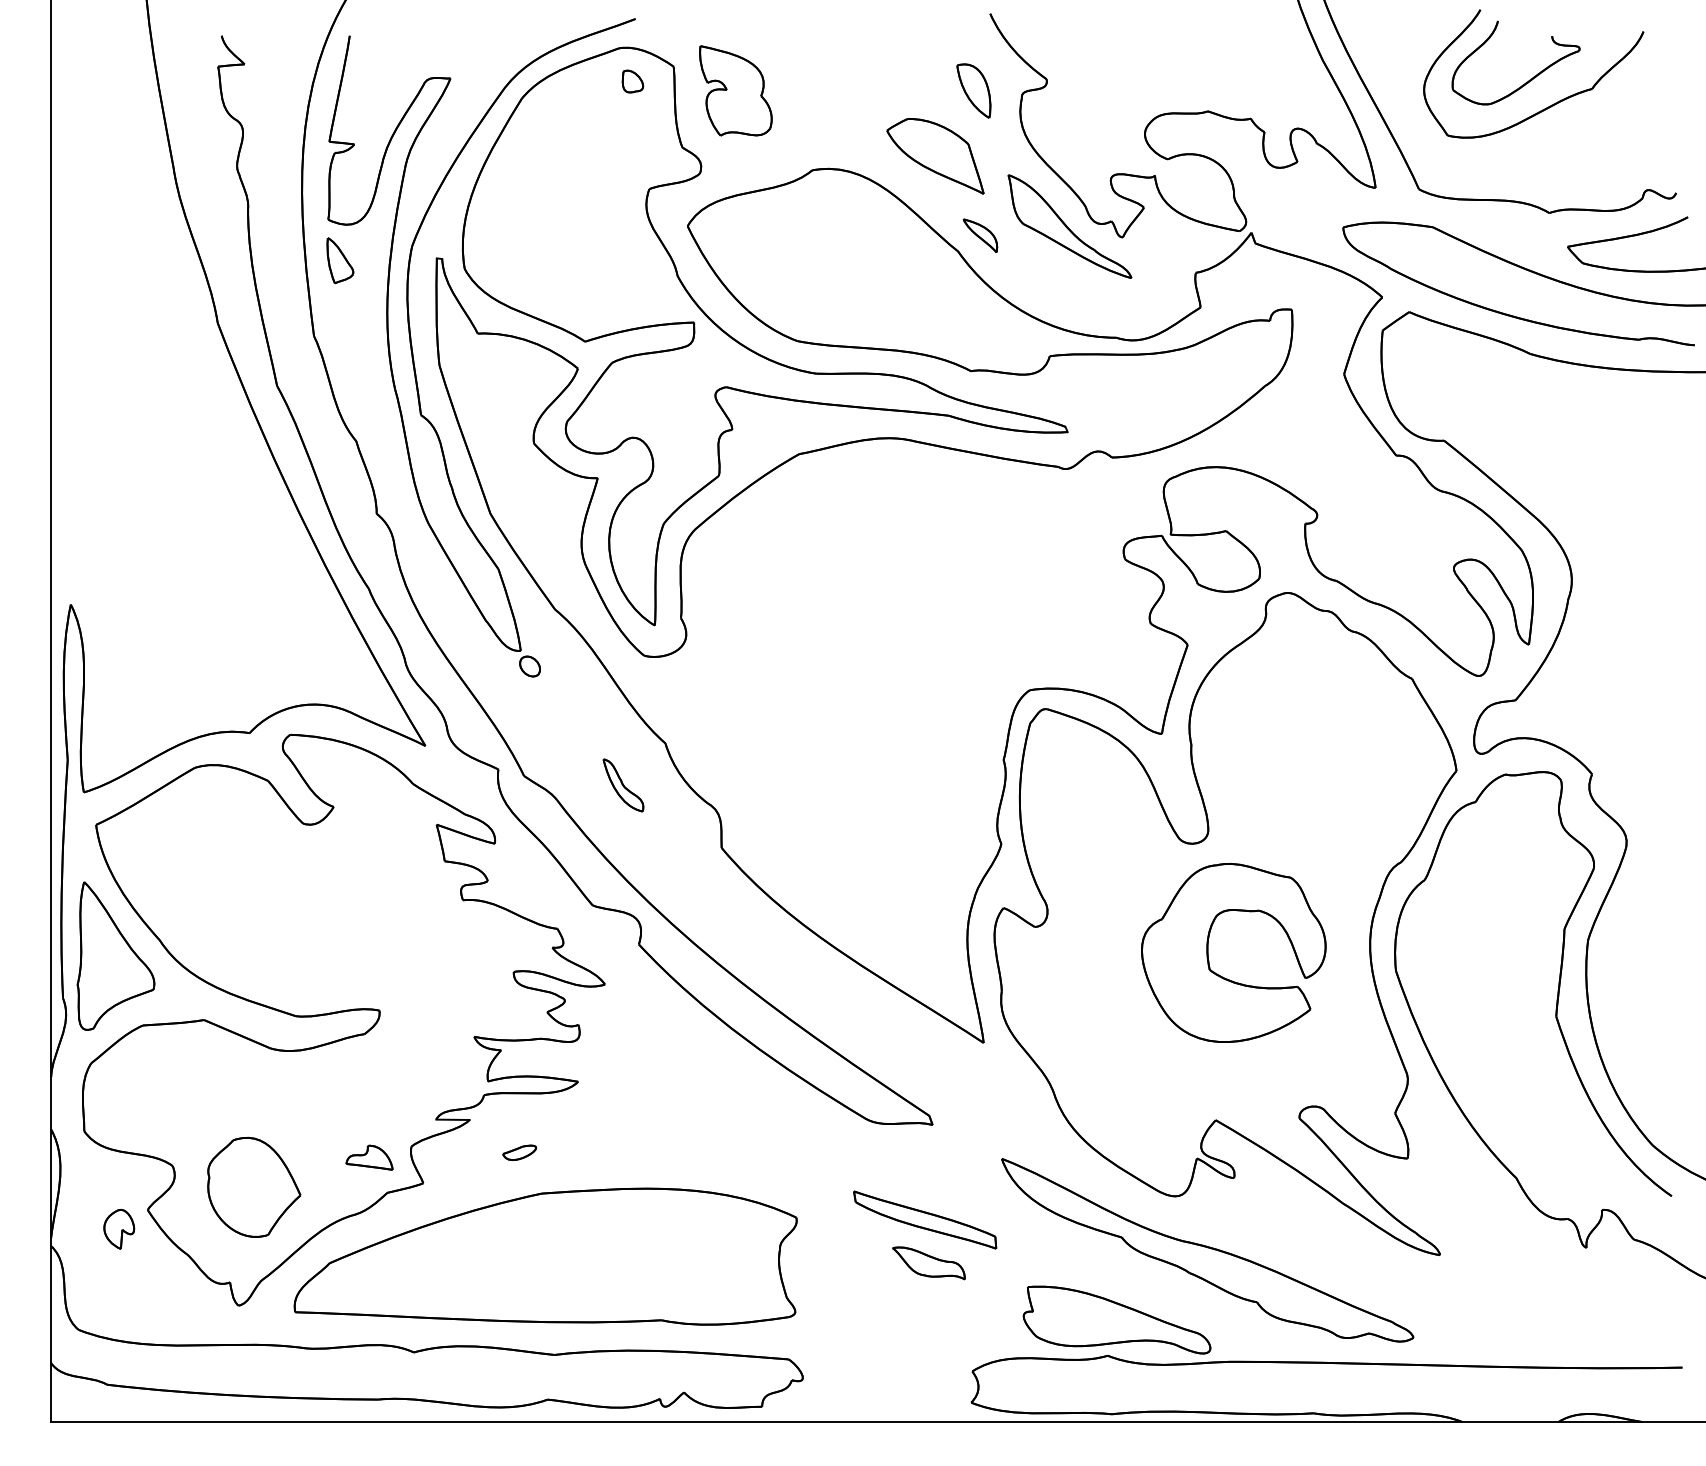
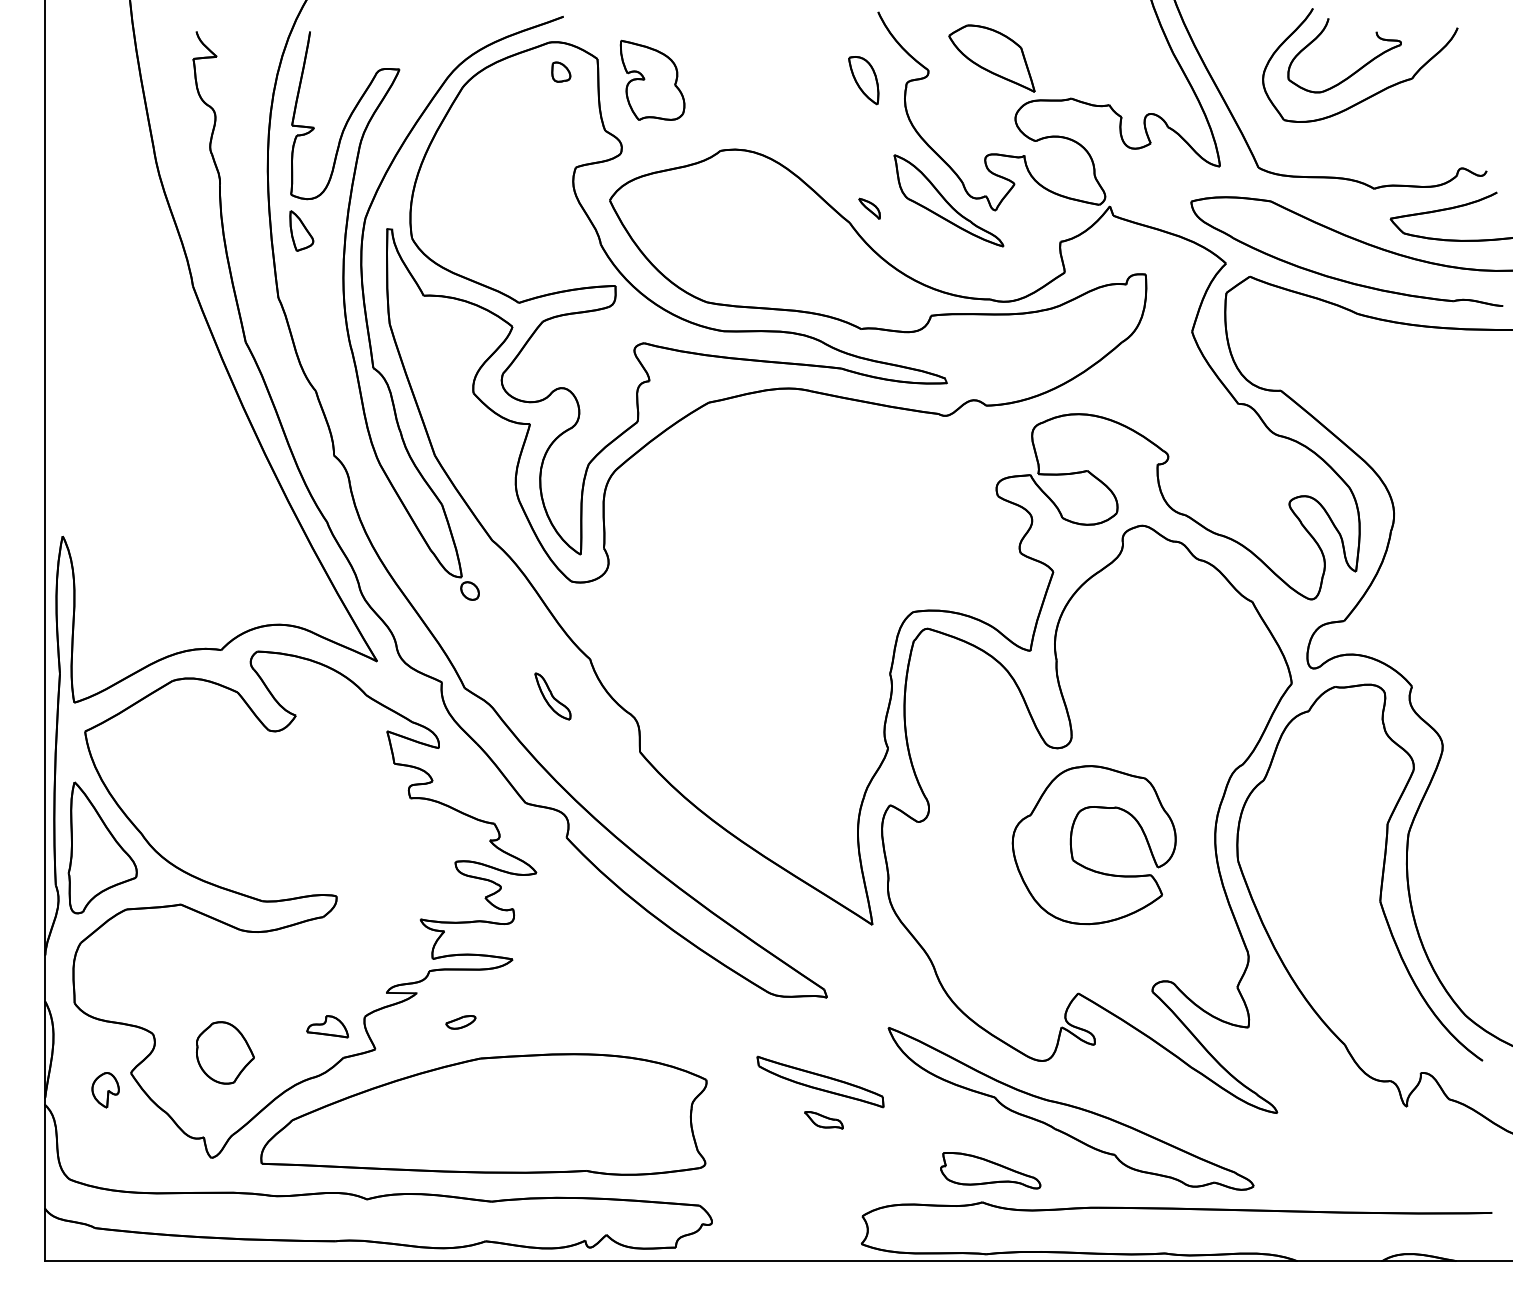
part: (935, 156) -> (991, 58), moved
part: (980, 235) -> (869, 208), size x0.7
part: (254, 1186) -> (225, 1052), size x0.7
part: (928, 1263) -> (823, 1120), size x0.6
part: (1116, 1319) -> (990, 1170), size x0.6

